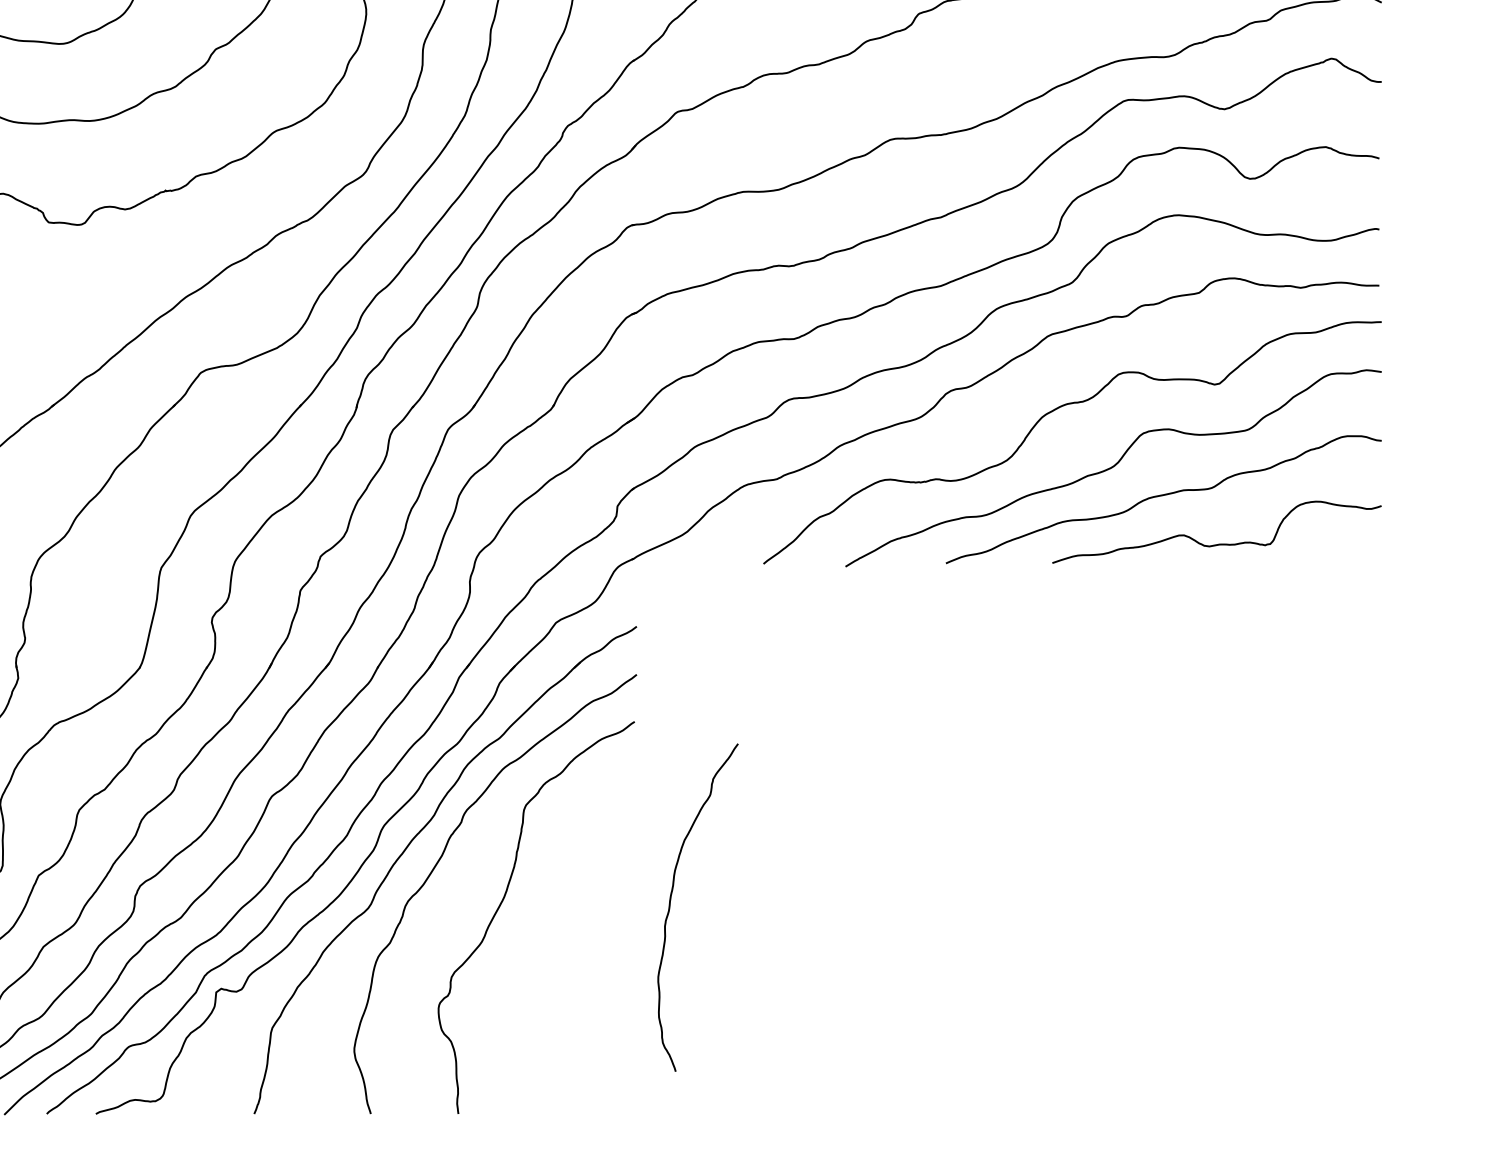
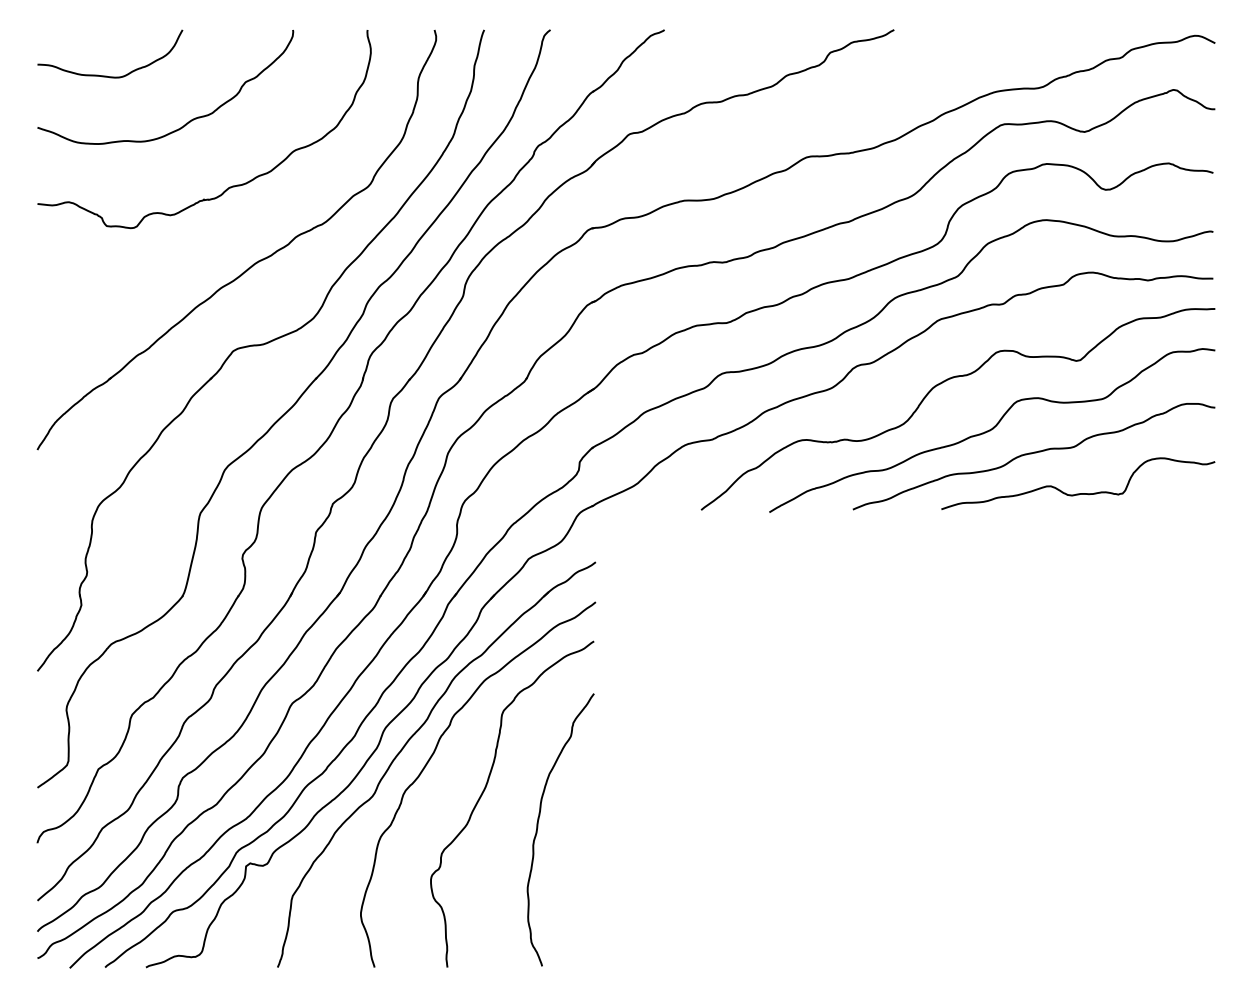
curve: (671, 904) -> (538, 827), moved

